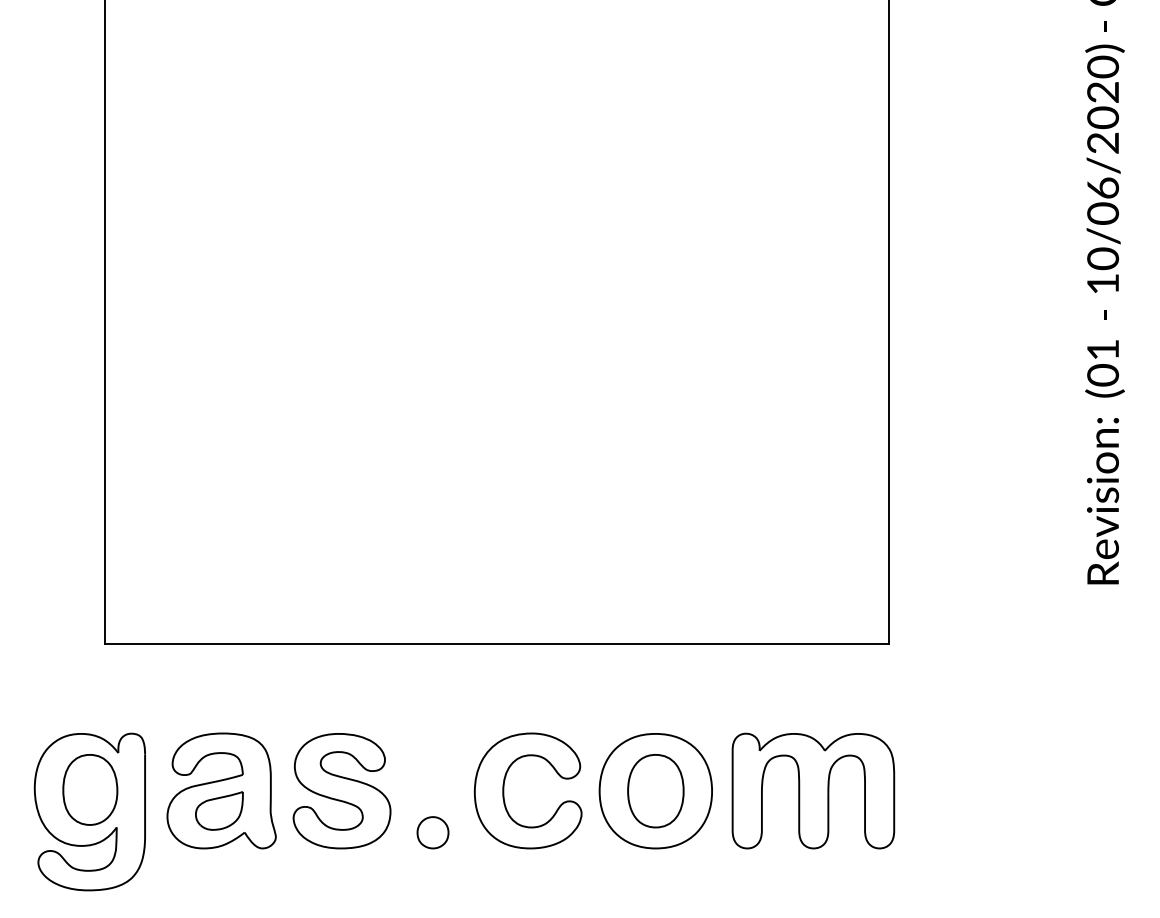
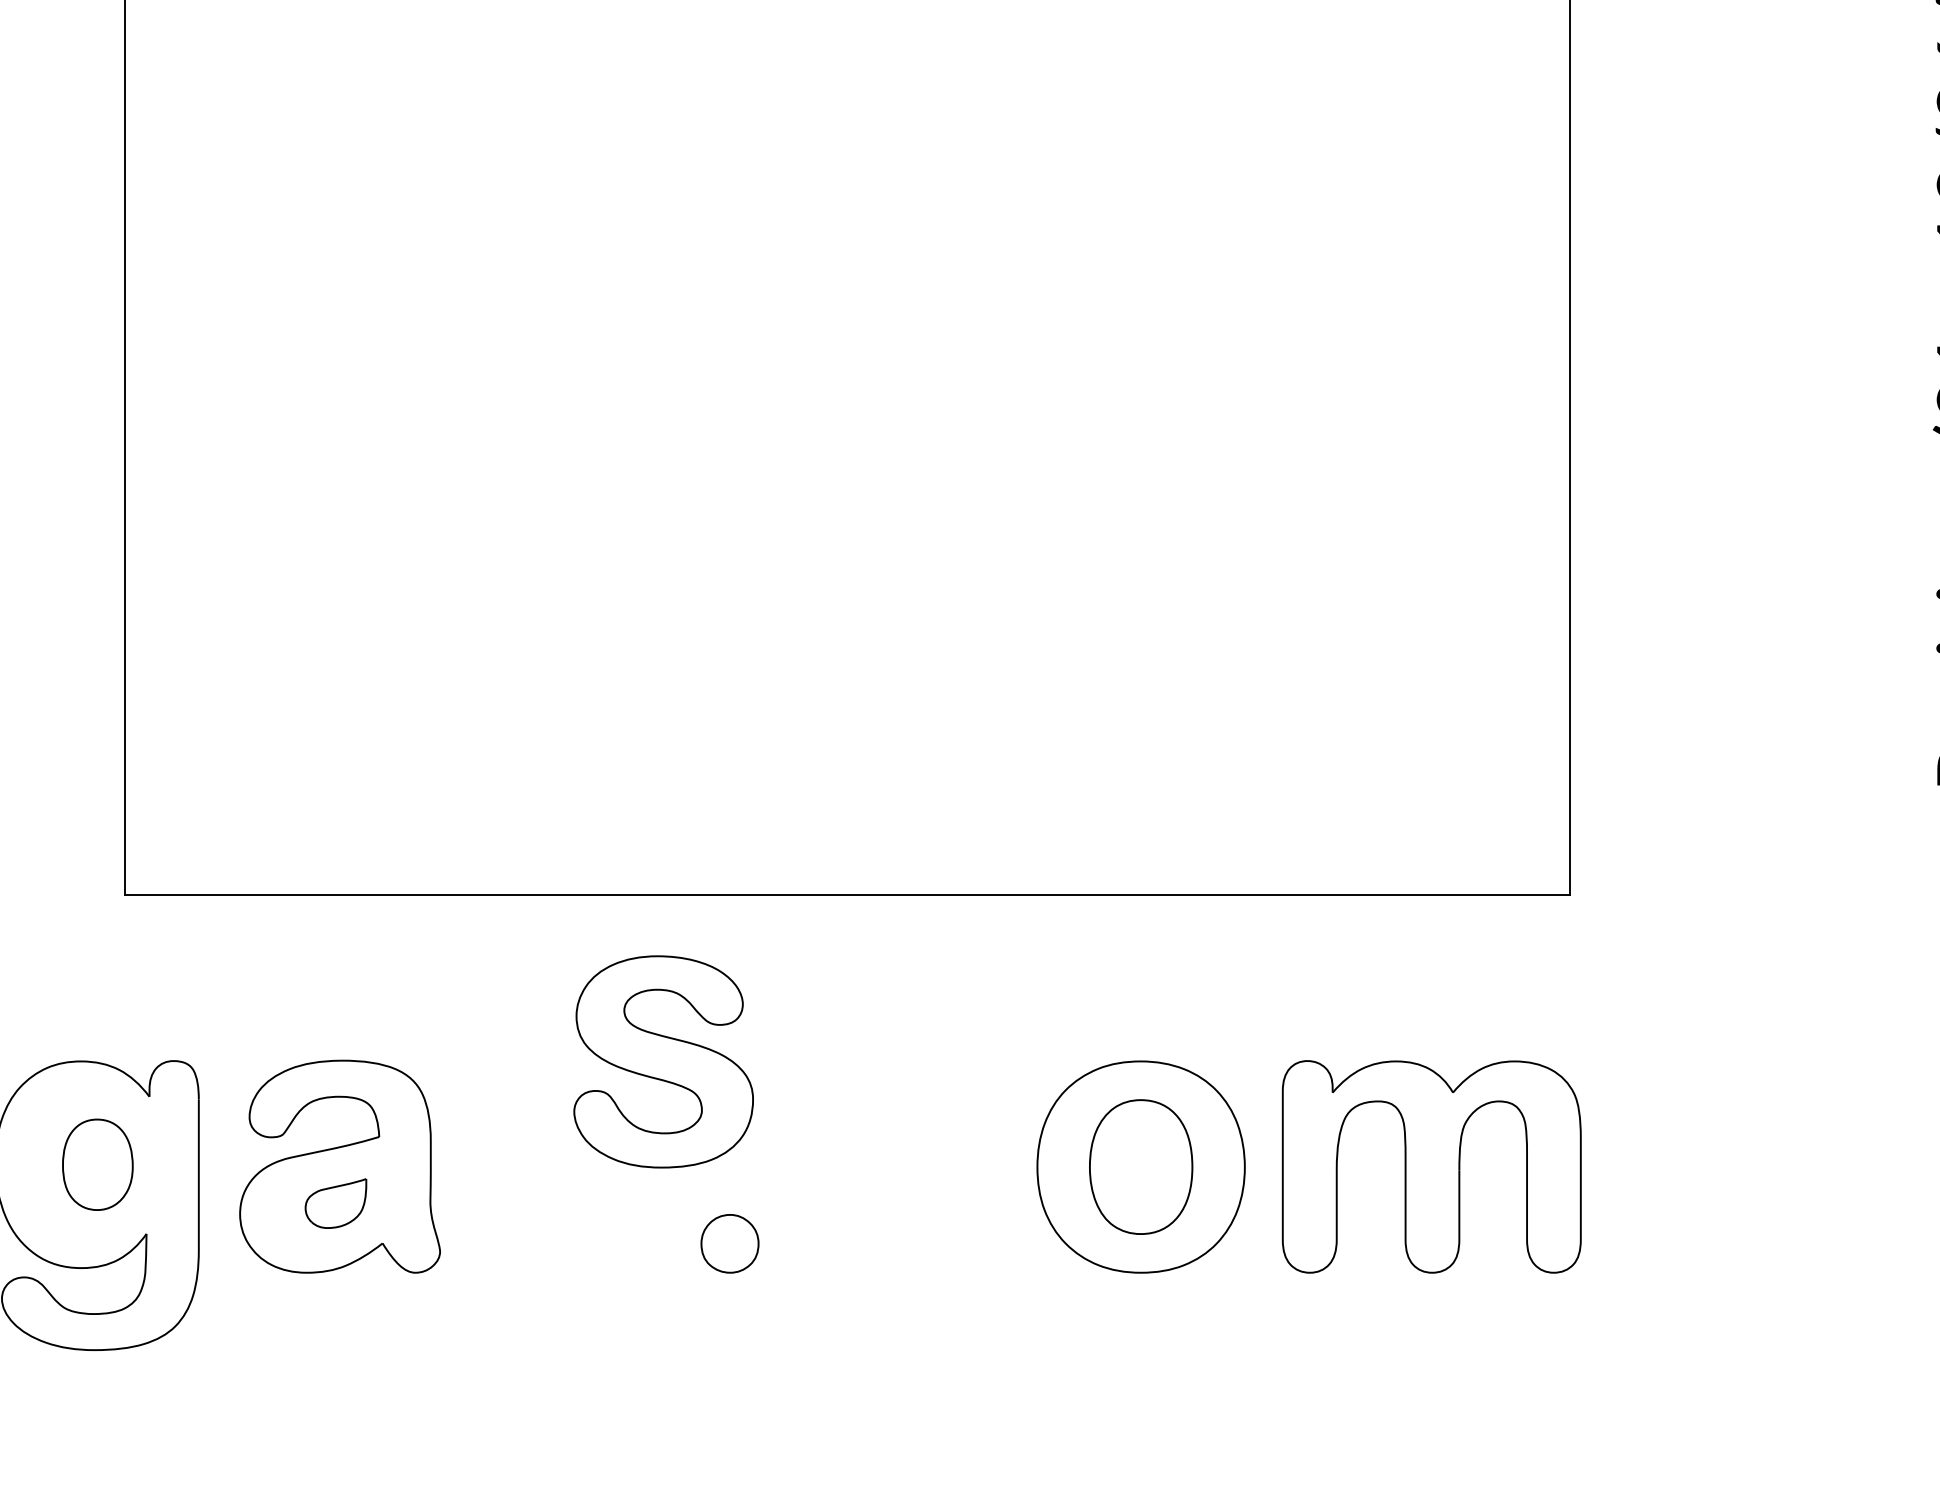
part: (90, 789) -> (98, 1163), size x0.7
part: (504, 790) -> (861, 1165), removed
part: (341, 791) -> (662, 1062), moved
part: (219, 810) -> (336, 1202), size x0.7

